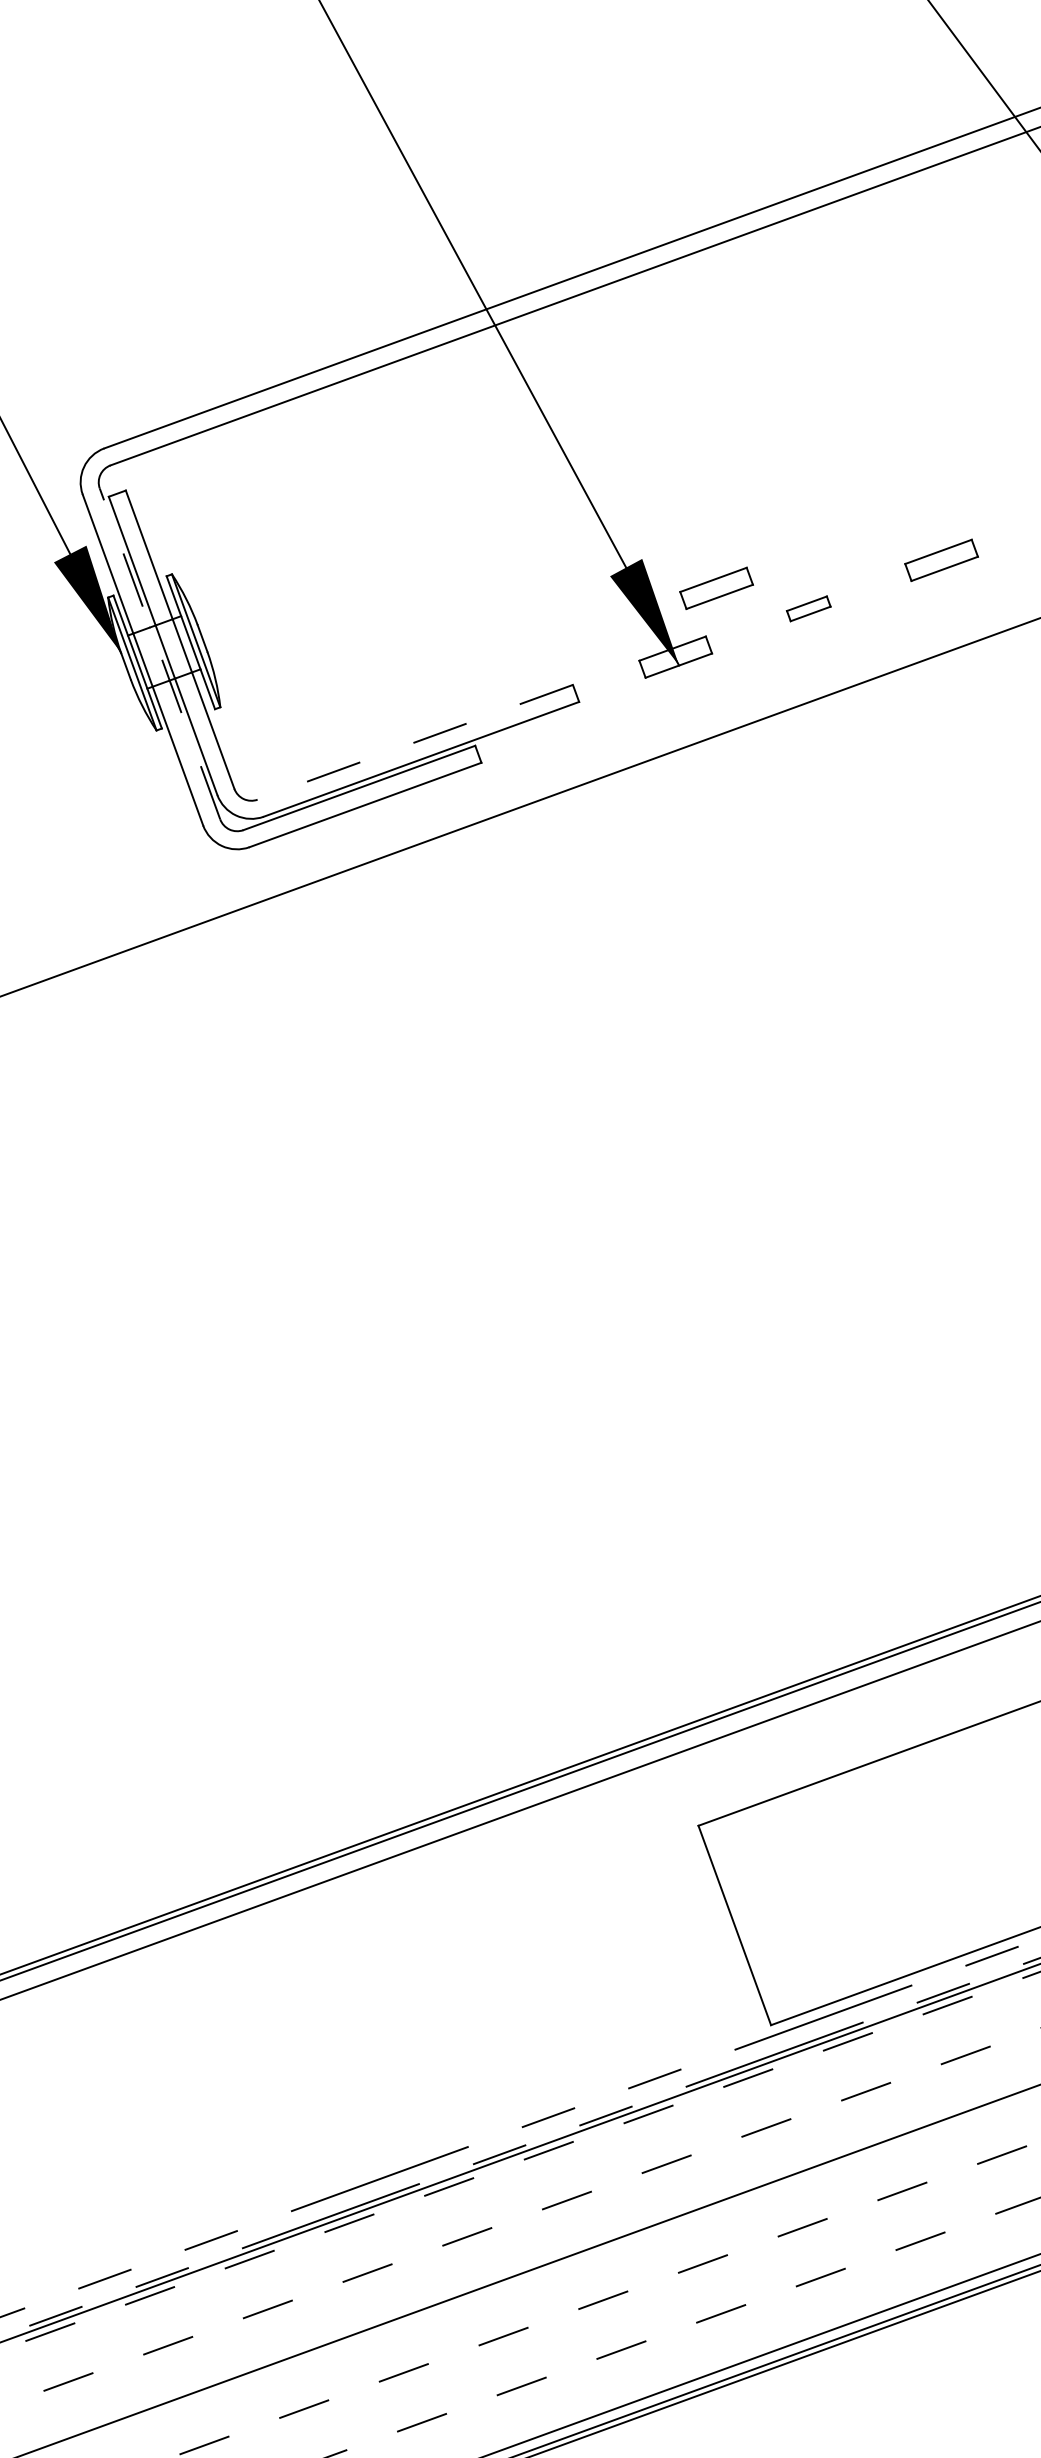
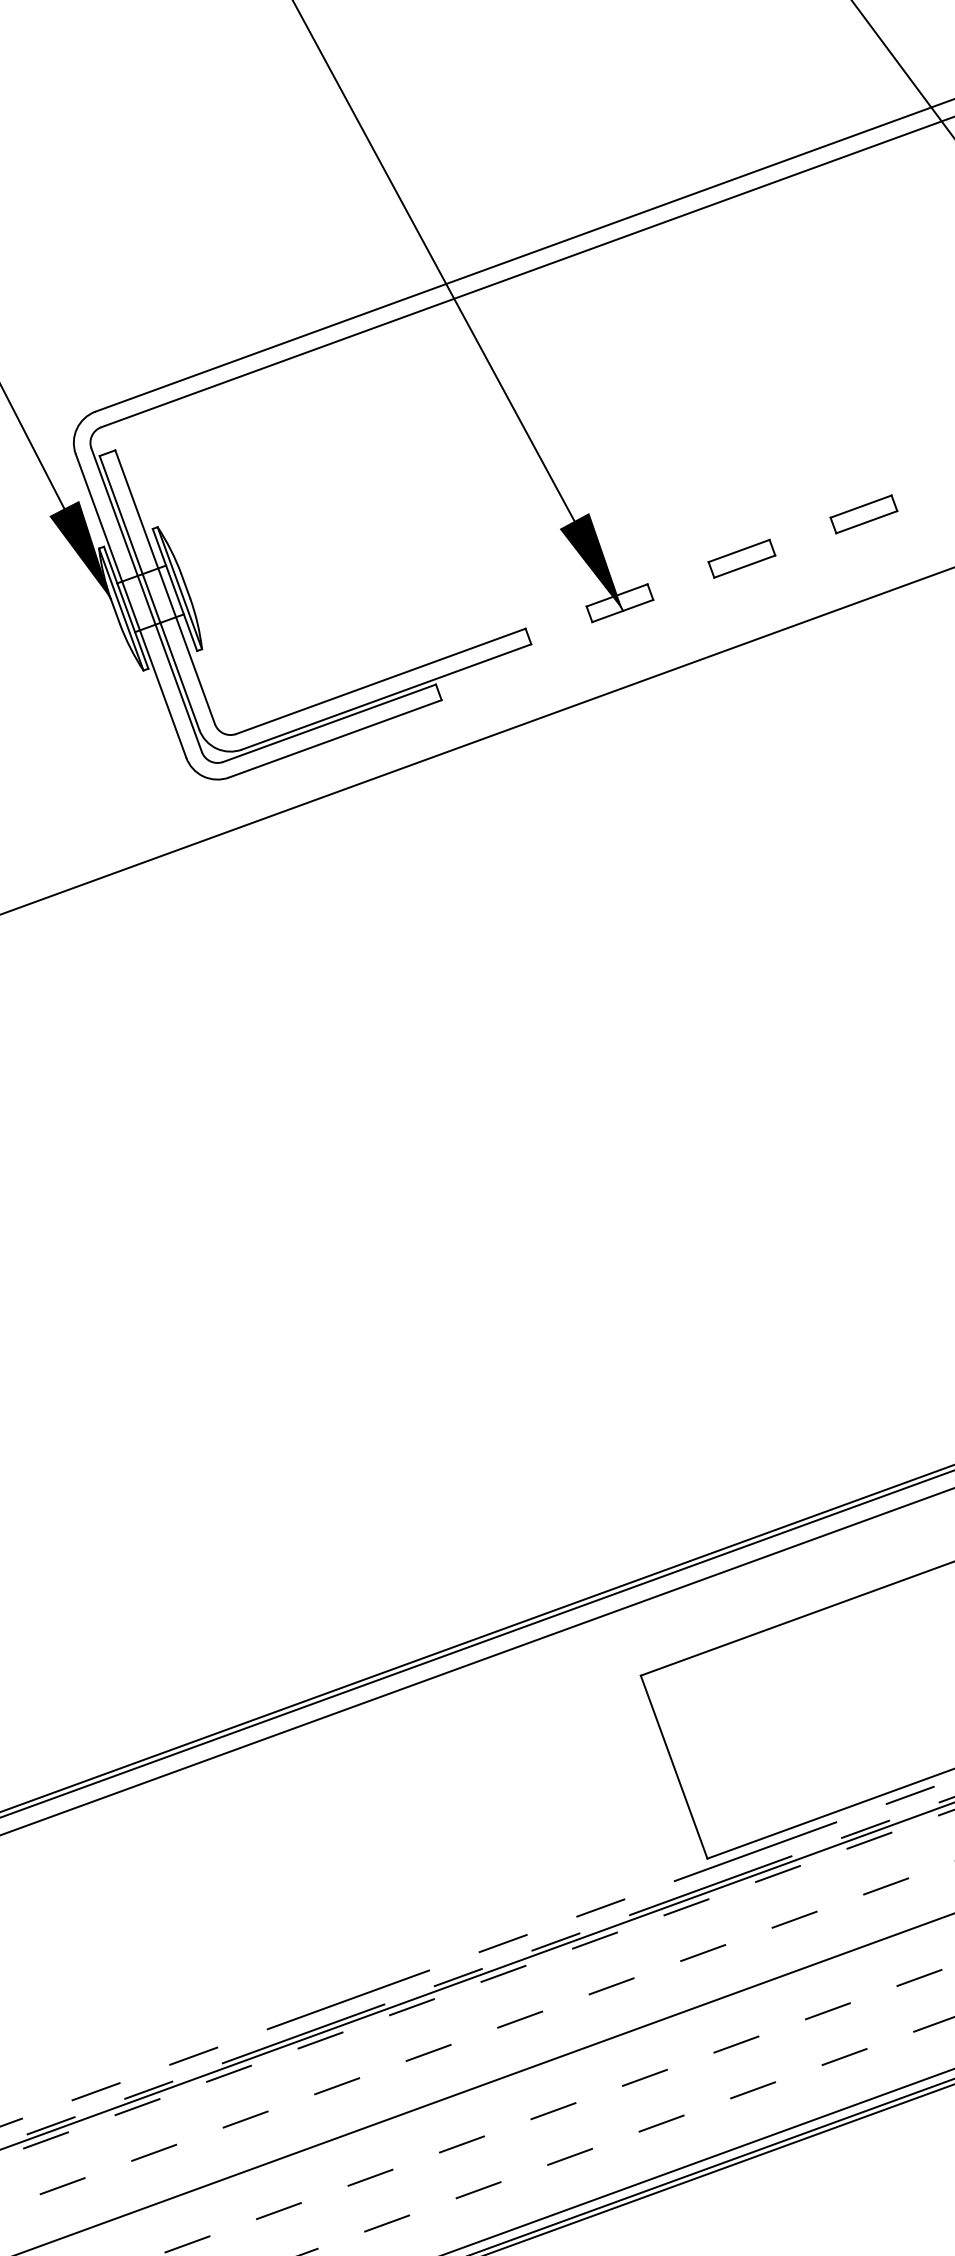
part: (716, 587) -> (657, 539), removed
part: (808, 608) -> (741, 558), size x1.67
line: (160, 653) -> (147, 599), dashed -> solid
line: (415, 742) -> (381, 681), dashed -> solid

